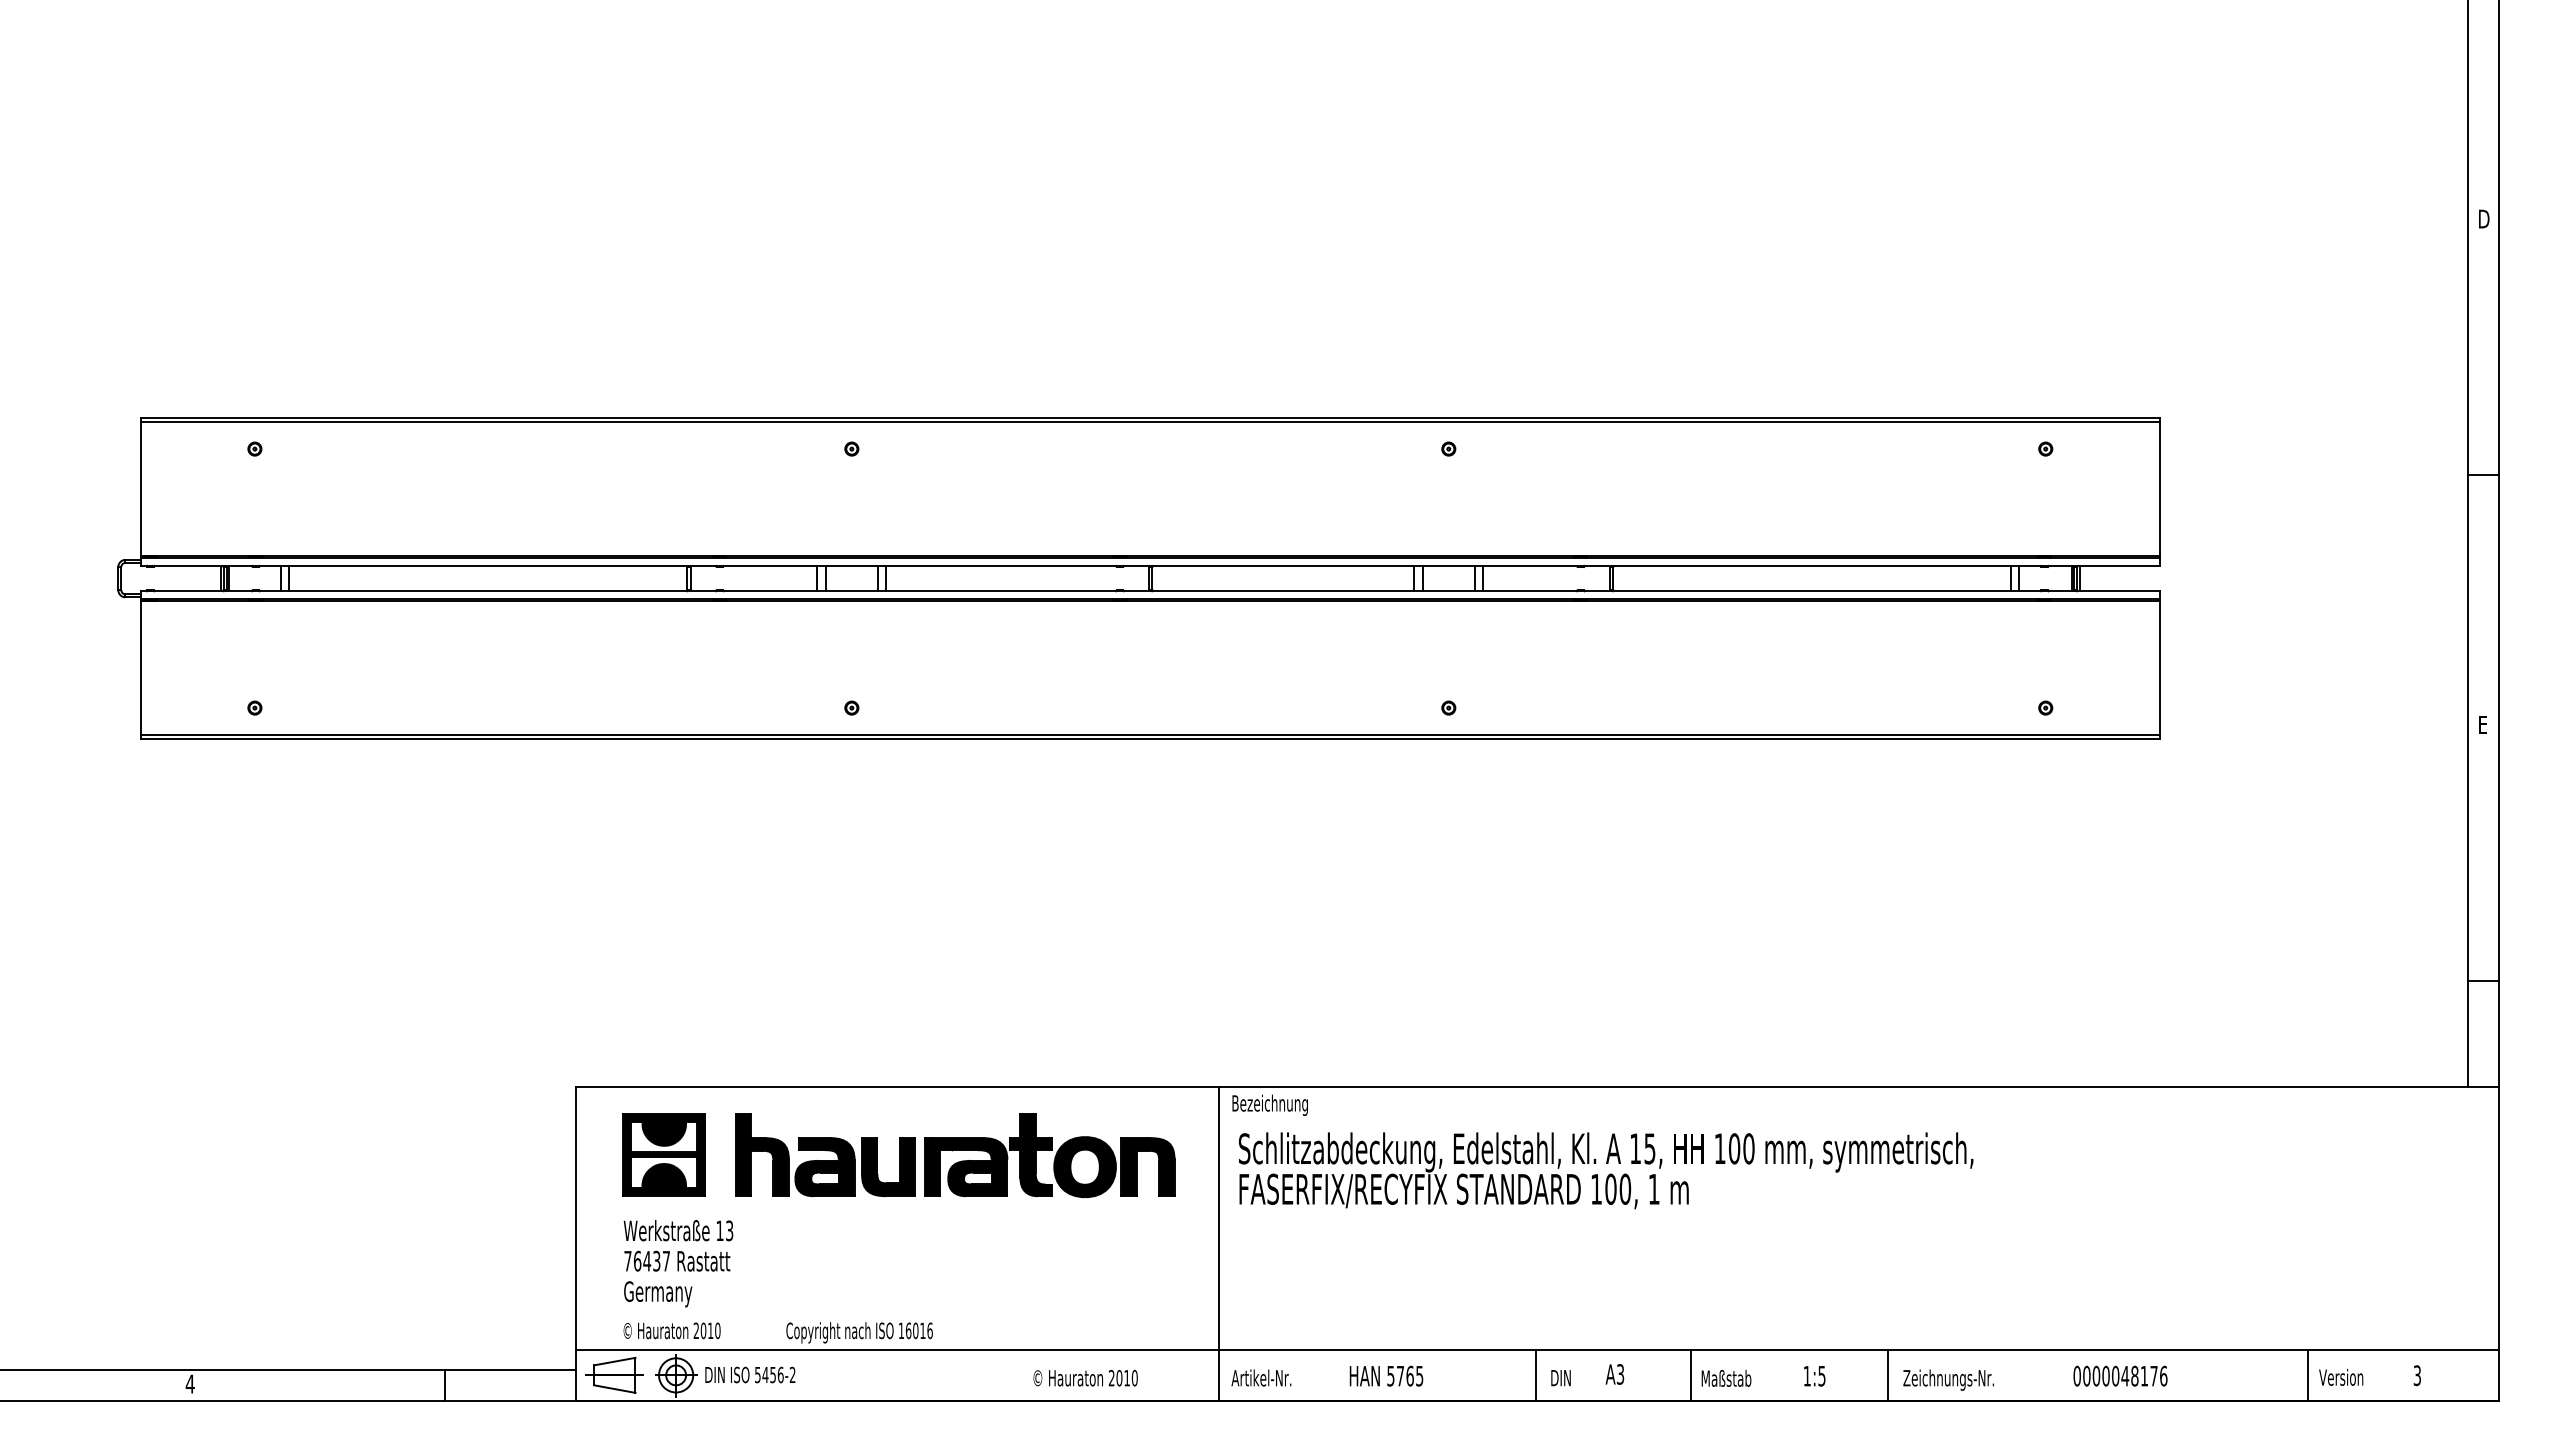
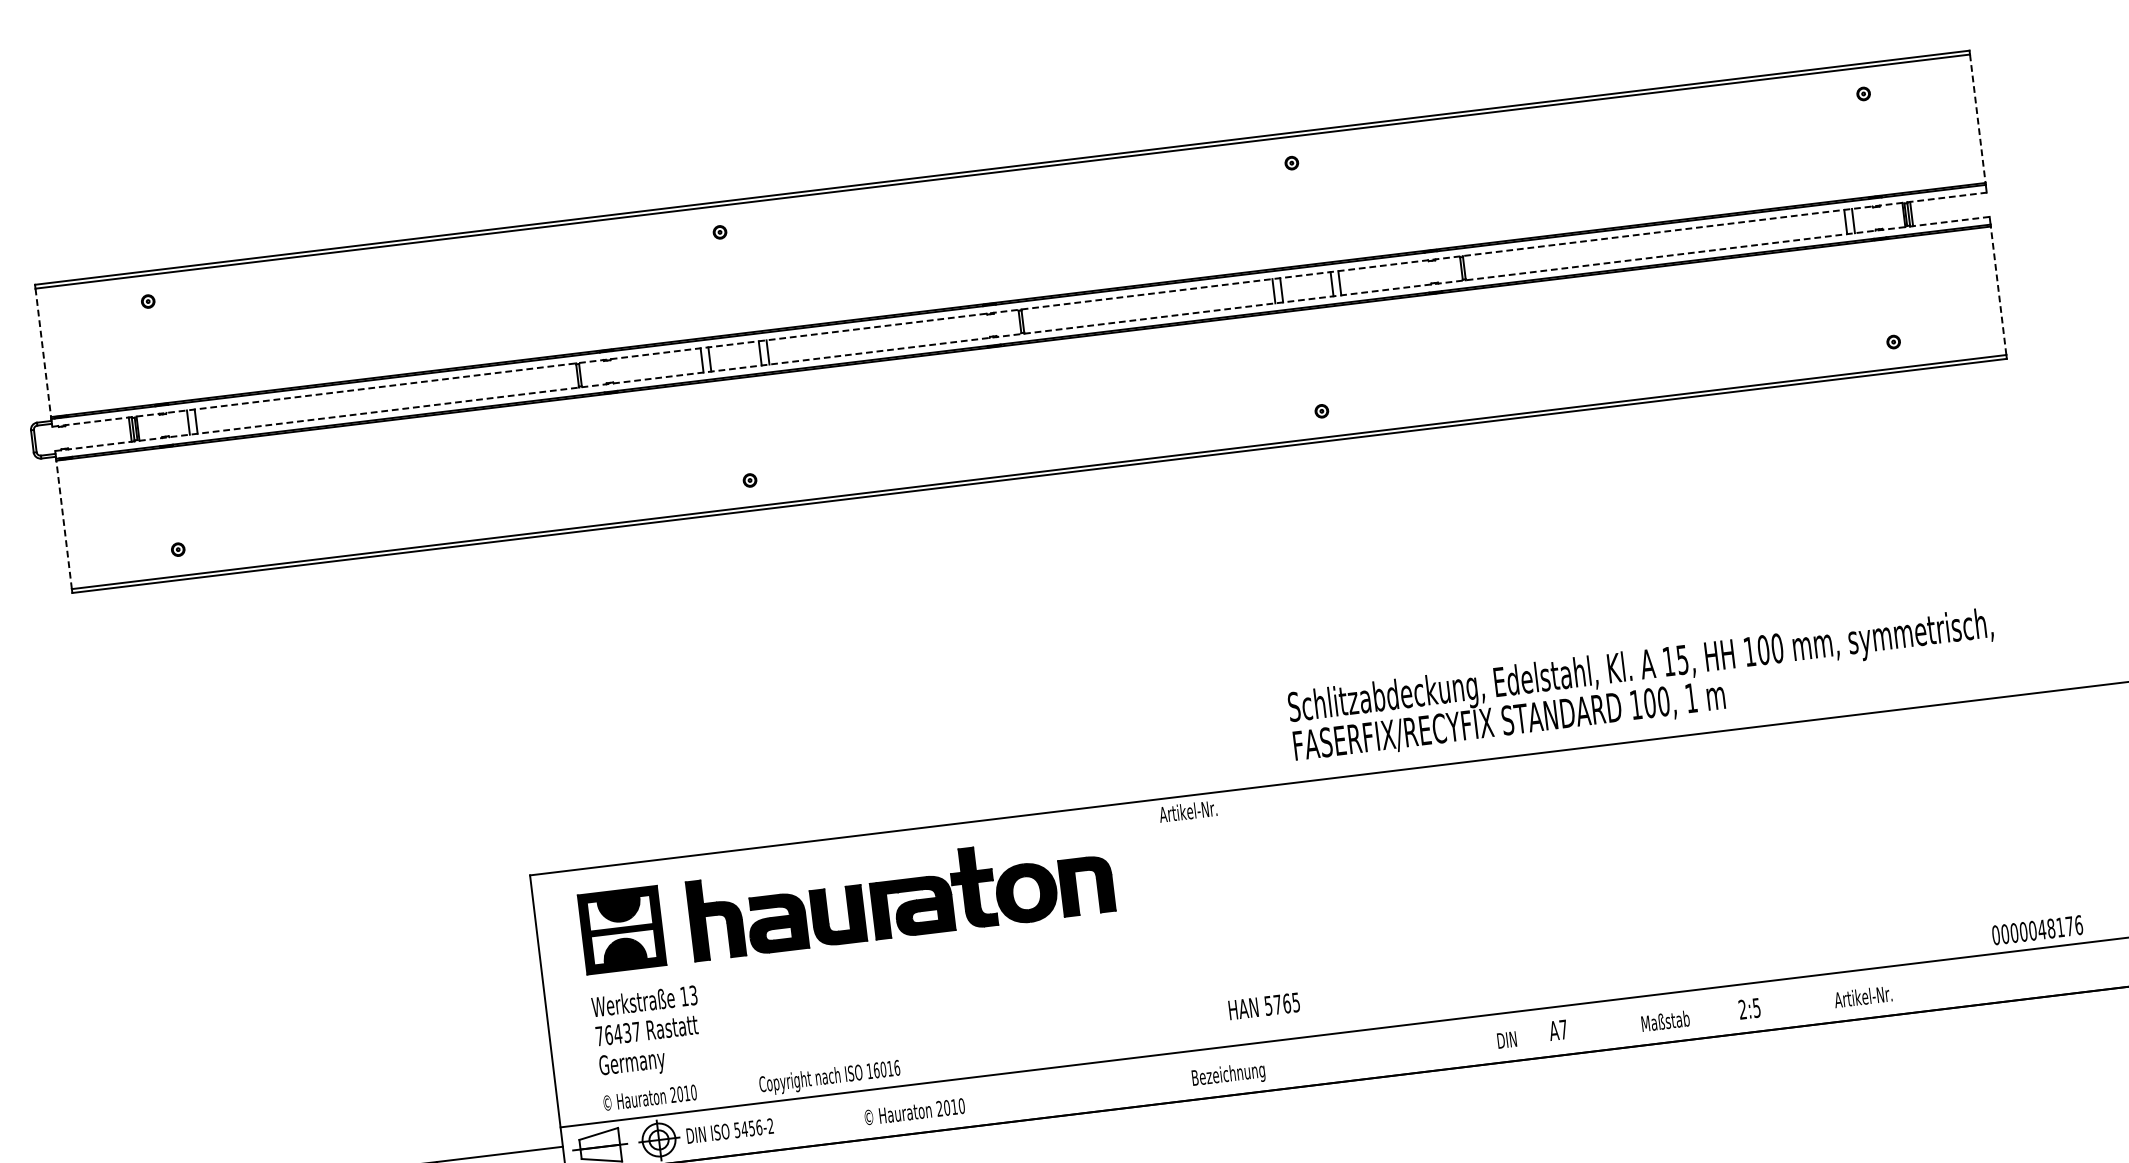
line: (140, 489) -> (43, 353), solid -> dashed
line: (2160, 489) -> (1978, 119), solid -> dashed
line: (1150, 565) -> (1019, 309), solid -> dashed
line: (1150, 591) -> (1022, 334), solid -> dashed
line: (140, 667) -> (63, 524), solid -> dashed
line: (2160, 667) -> (1998, 289), solid -> dashed
text: (1269, 1104) -> (1196, 811), Bezeichnung -> Artikel-Nr.
text: (1605, 1170) -> (1642, 685), moved
line: (1218, 1243) -> (1163, 950), removed
text: (1620, 1374) -> (1563, 1029), A3 -> A7
text: (1386, 1375) -> (1264, 1005), moved
line: (1535, 1375) -> (1482, 1040), removed
line: (1691, 1375) -> (1631, 1022), removed
text: (1806, 1375) -> (1741, 1009), 1:5 -> 2:5
line: (1888, 1375) -> (1820, 999), removed
text: (2120, 1375) -> (2037, 929), moved
text: (1085, 1377) -> (914, 1111), moved
text: (1269, 1379) -> (1227, 1075), Artikel-Nr. -> Bezeichnung
text: (1948, 1379) -> (1878, 996), Zeichnungs-Nr. -> Artikel-Nr.

